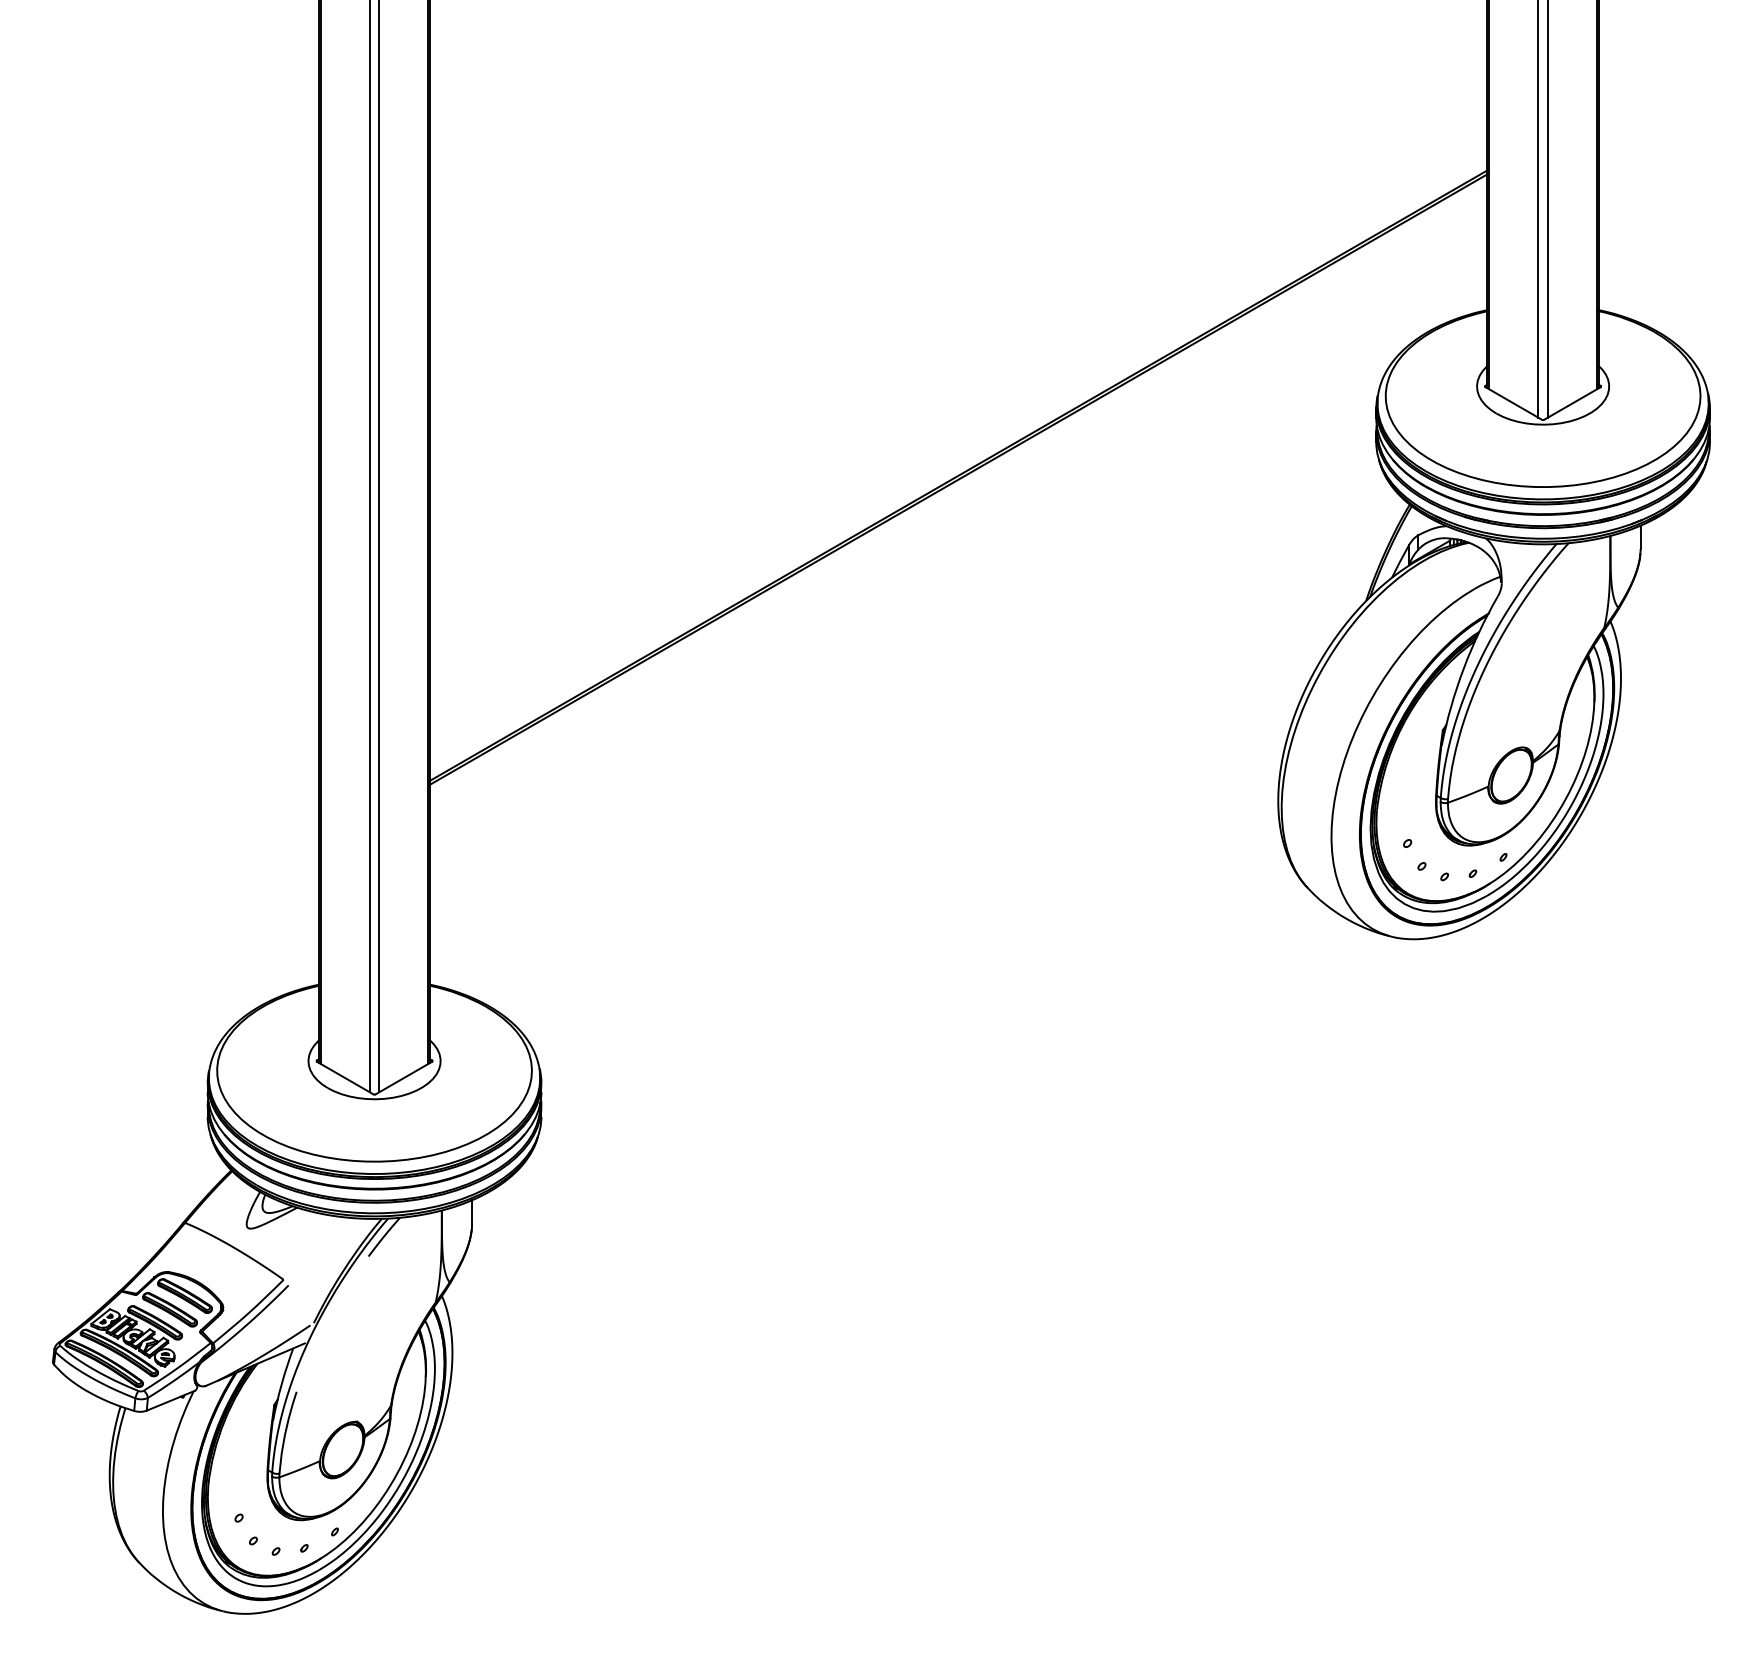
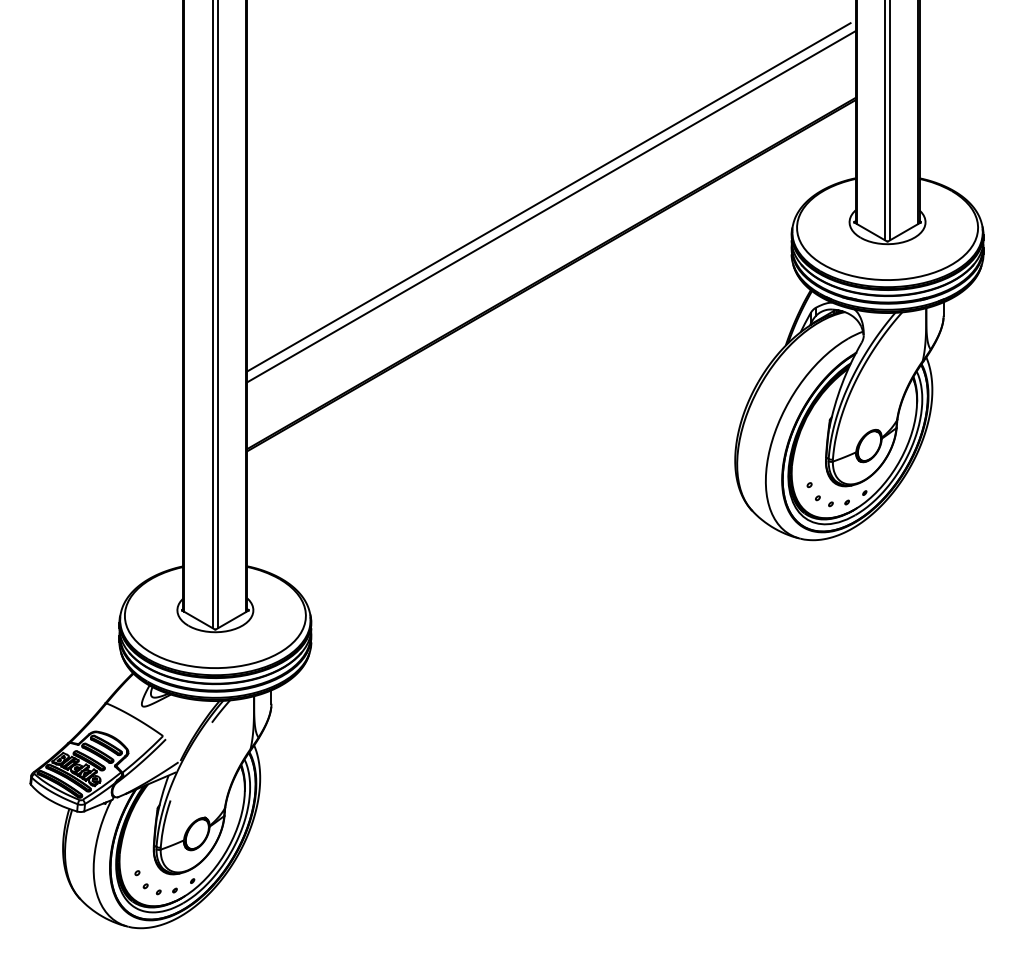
line: (953, 343) -> (548, 197), added
line: (958, 359) -> (551, 206), added

